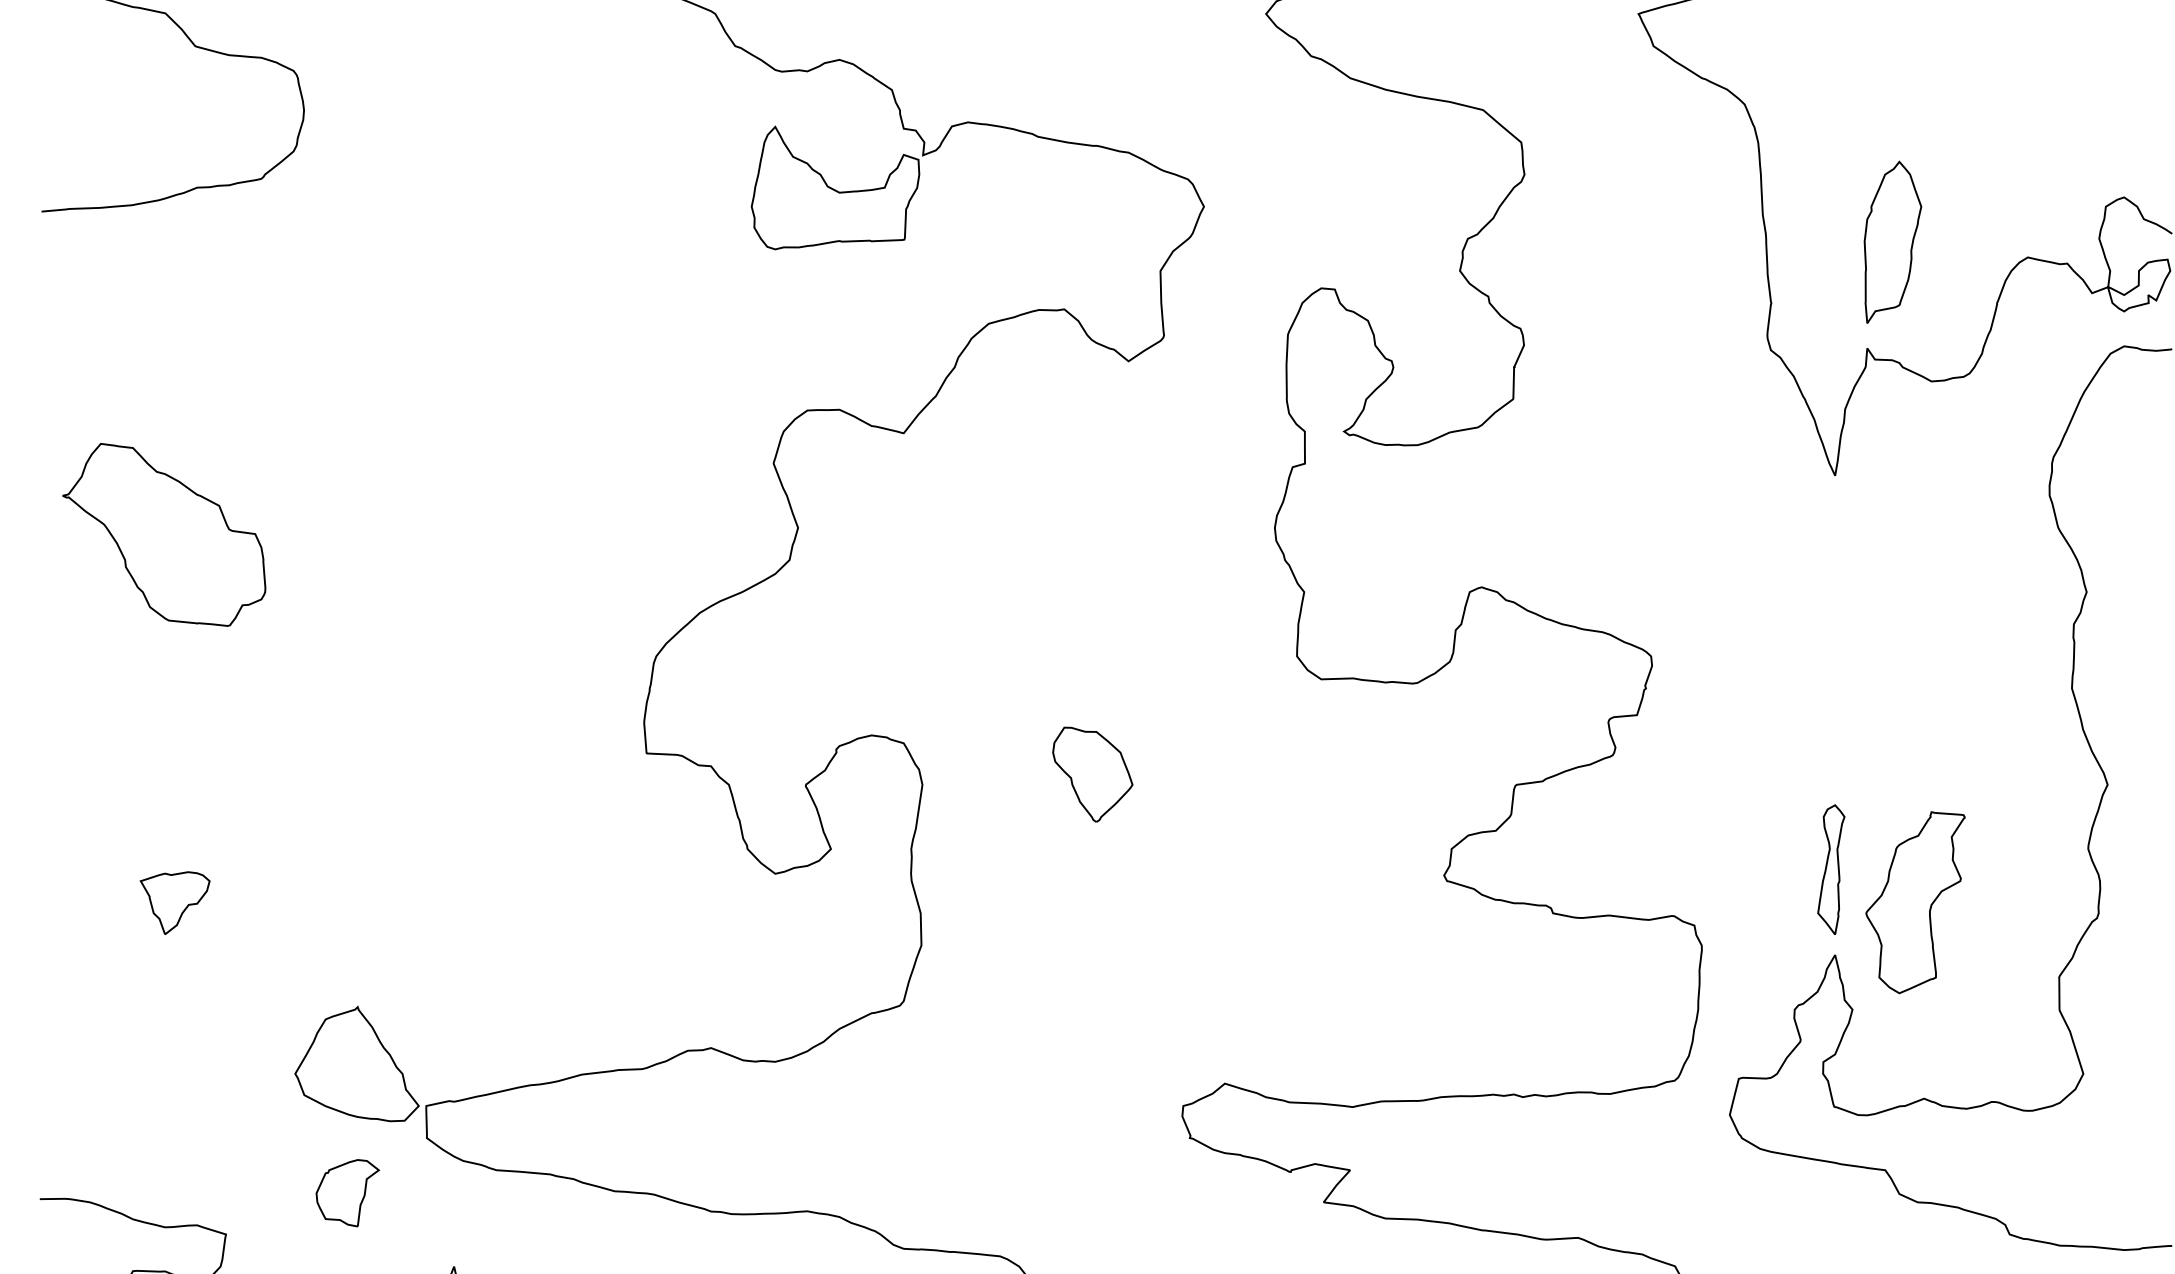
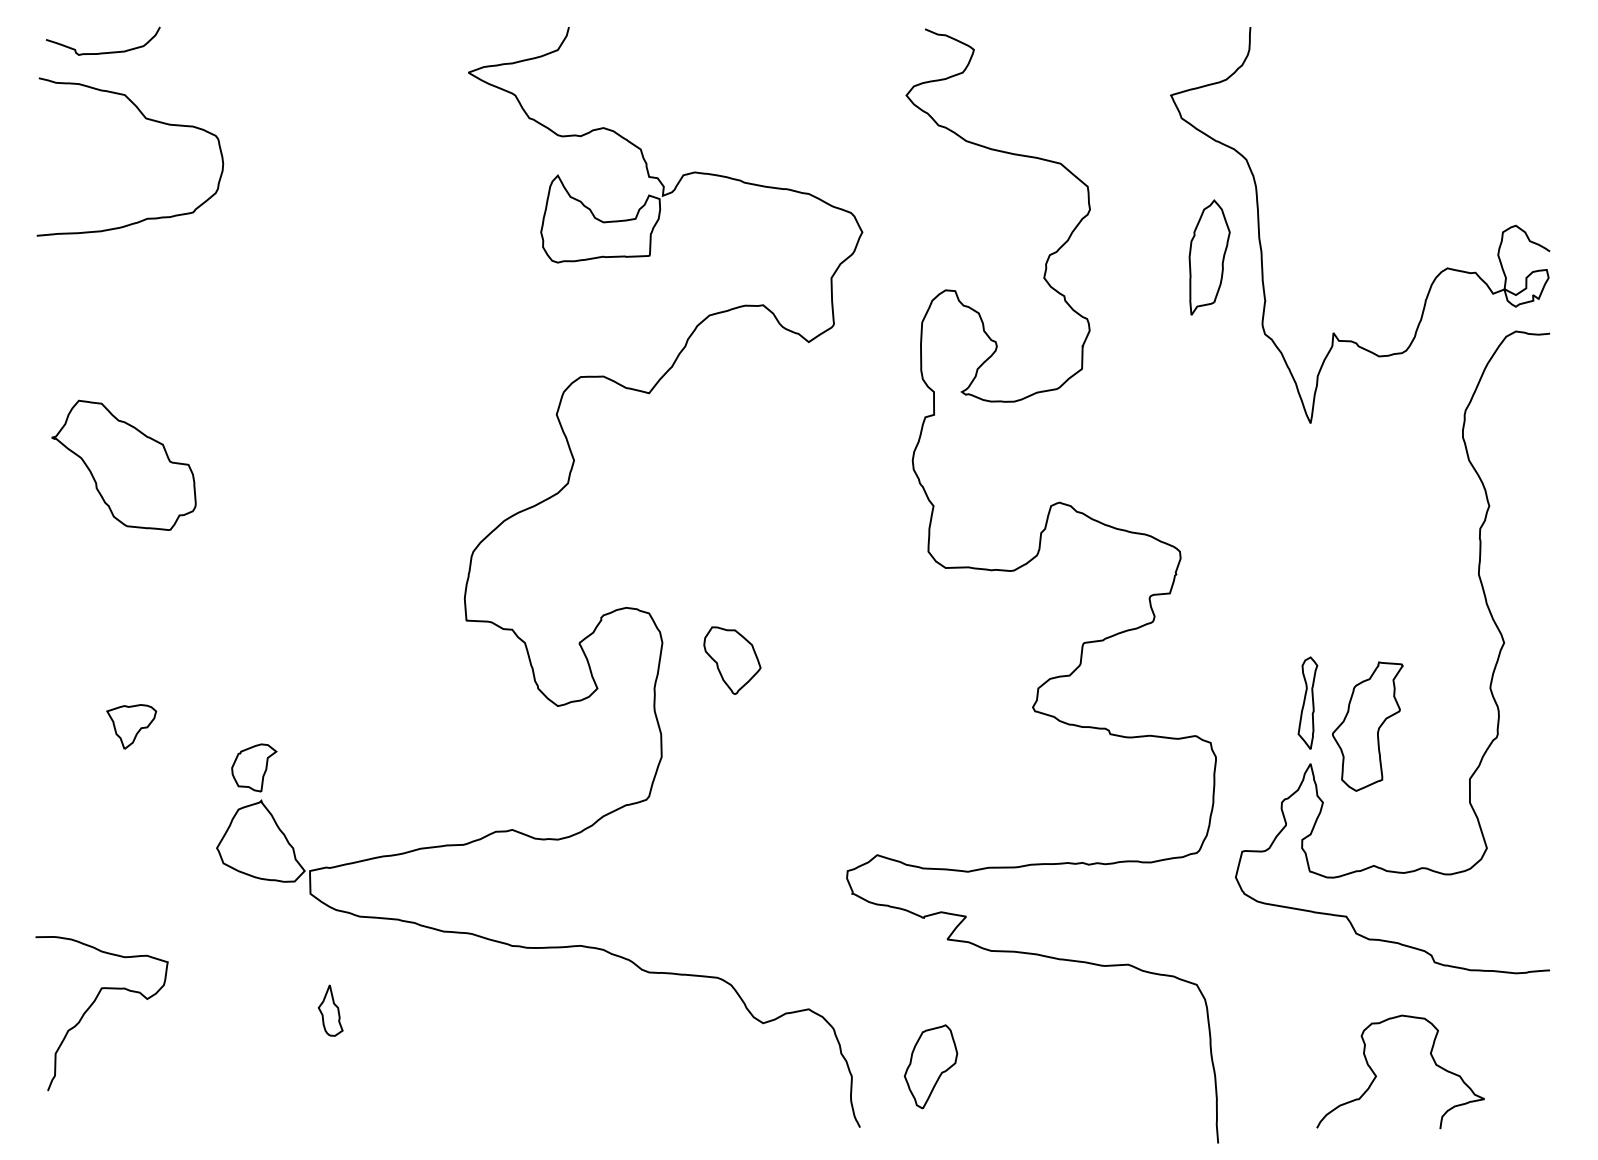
part: (1892, 242) -> (1209, 257), moved
part: (1092, 774) -> (732, 660), moved
part: (348, 1192) -> (254, 767), moved

